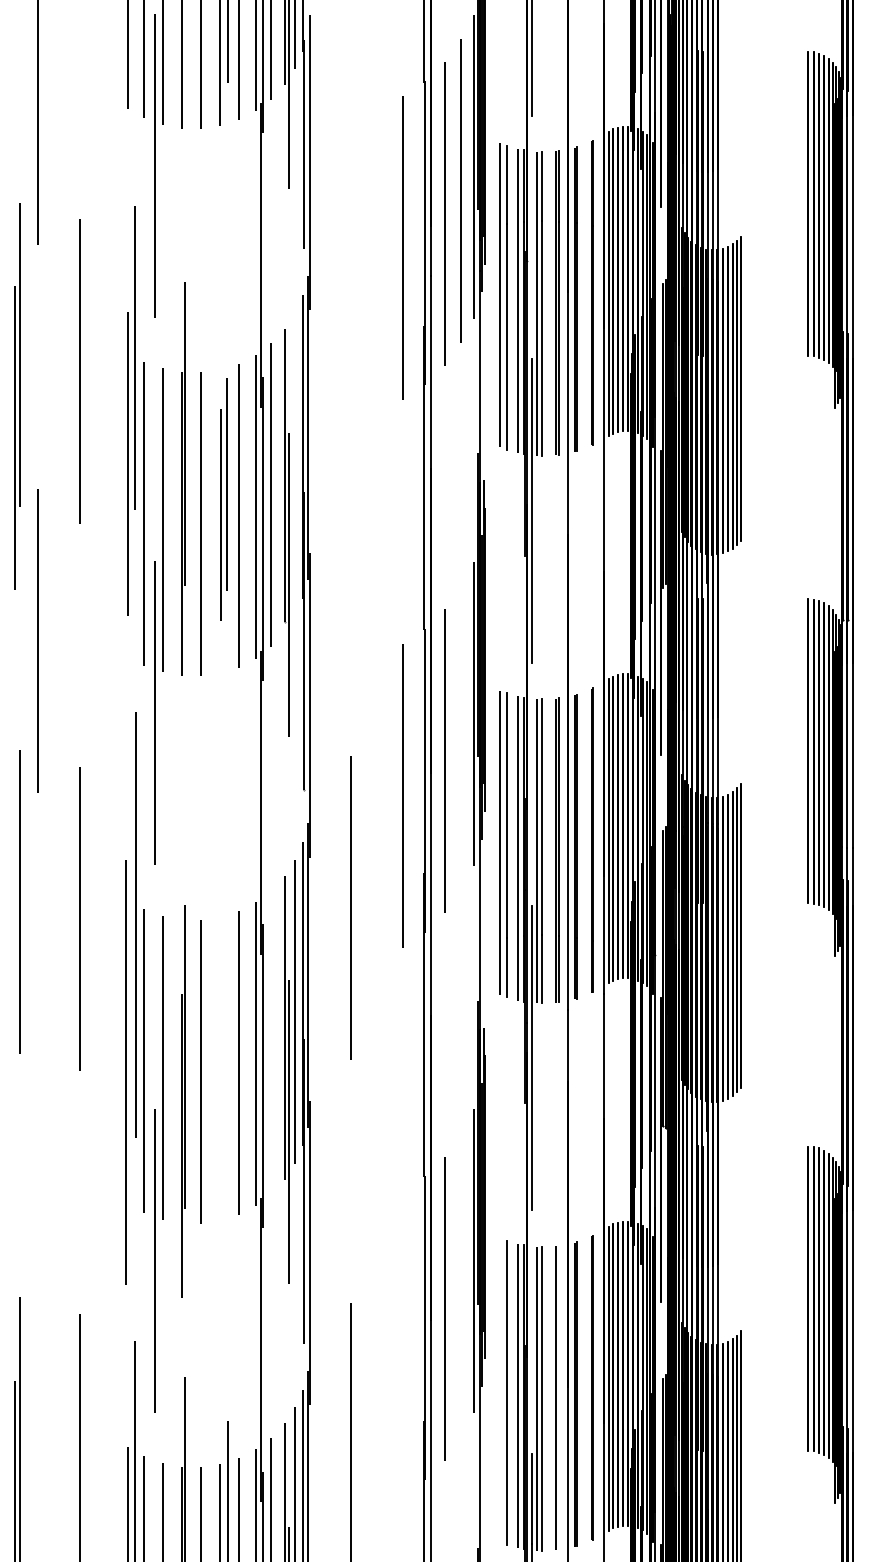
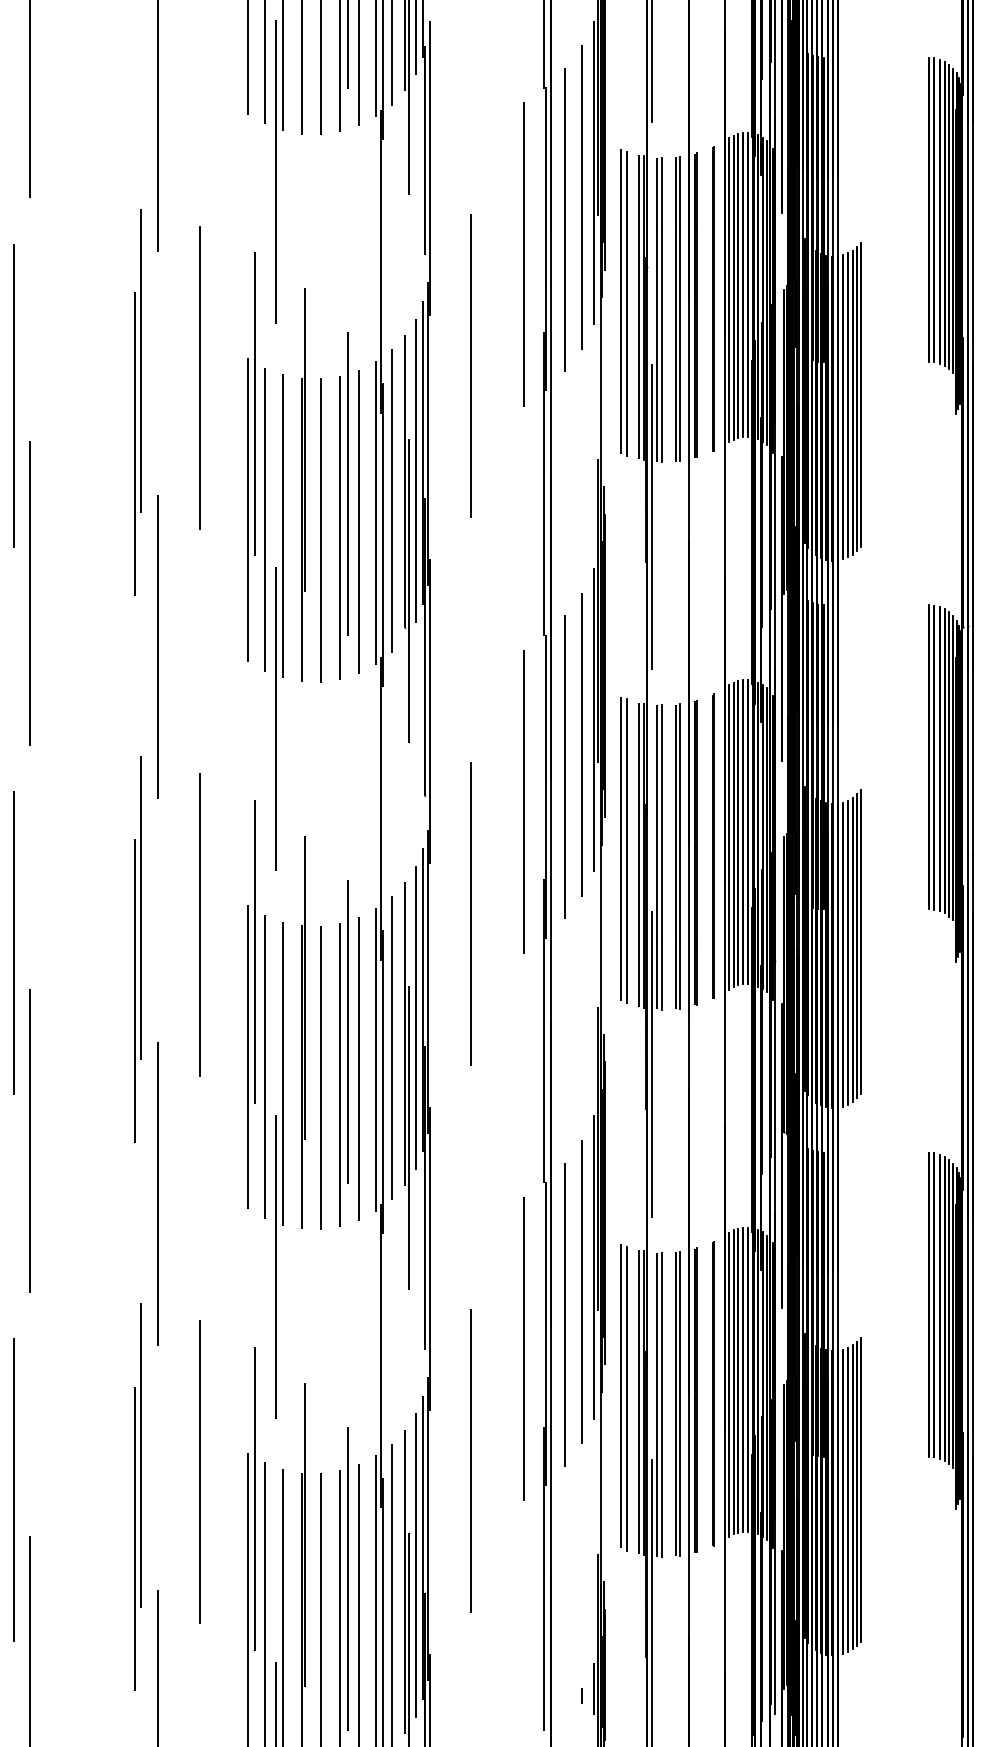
line: (350, 359) -> (470, 365), added
part: (131, 410) -> (251, 456), moved
line: (295, 464) -> (415, 470), added
part: (223, 499) -> (343, 505), size x1.43
line: (461, 738) -> (581, 744), added
line: (15, 985) -> (135, 991), added
part: (131, 998) -> (251, 1004), size x0.71
line: (271, 1041) -> (391, 1047), added
part: (223, 1047) -> (343, 1053), added
part: (183, 1101) -> (303, 1032), moved
line: (37, 1187) -> (157, 1193), added
line: (461, 1286) -> (581, 1292), added
line: (403, 1342) -> (523, 1348), added
line: (500, 1390) -> (620, 1396), added
line: (559, 1397) -> (679, 1403), added

